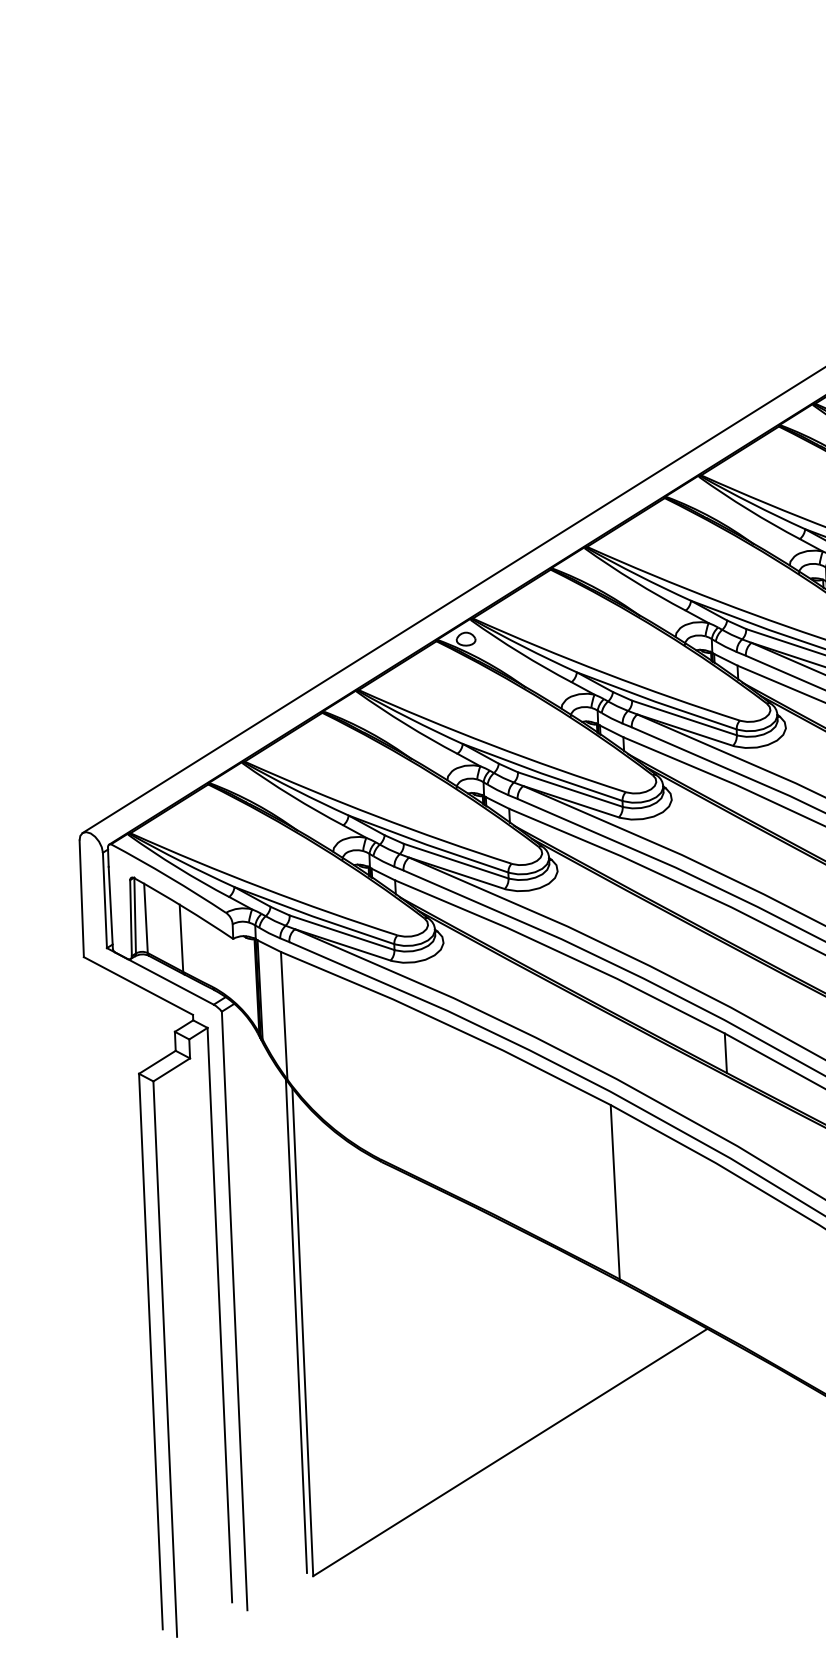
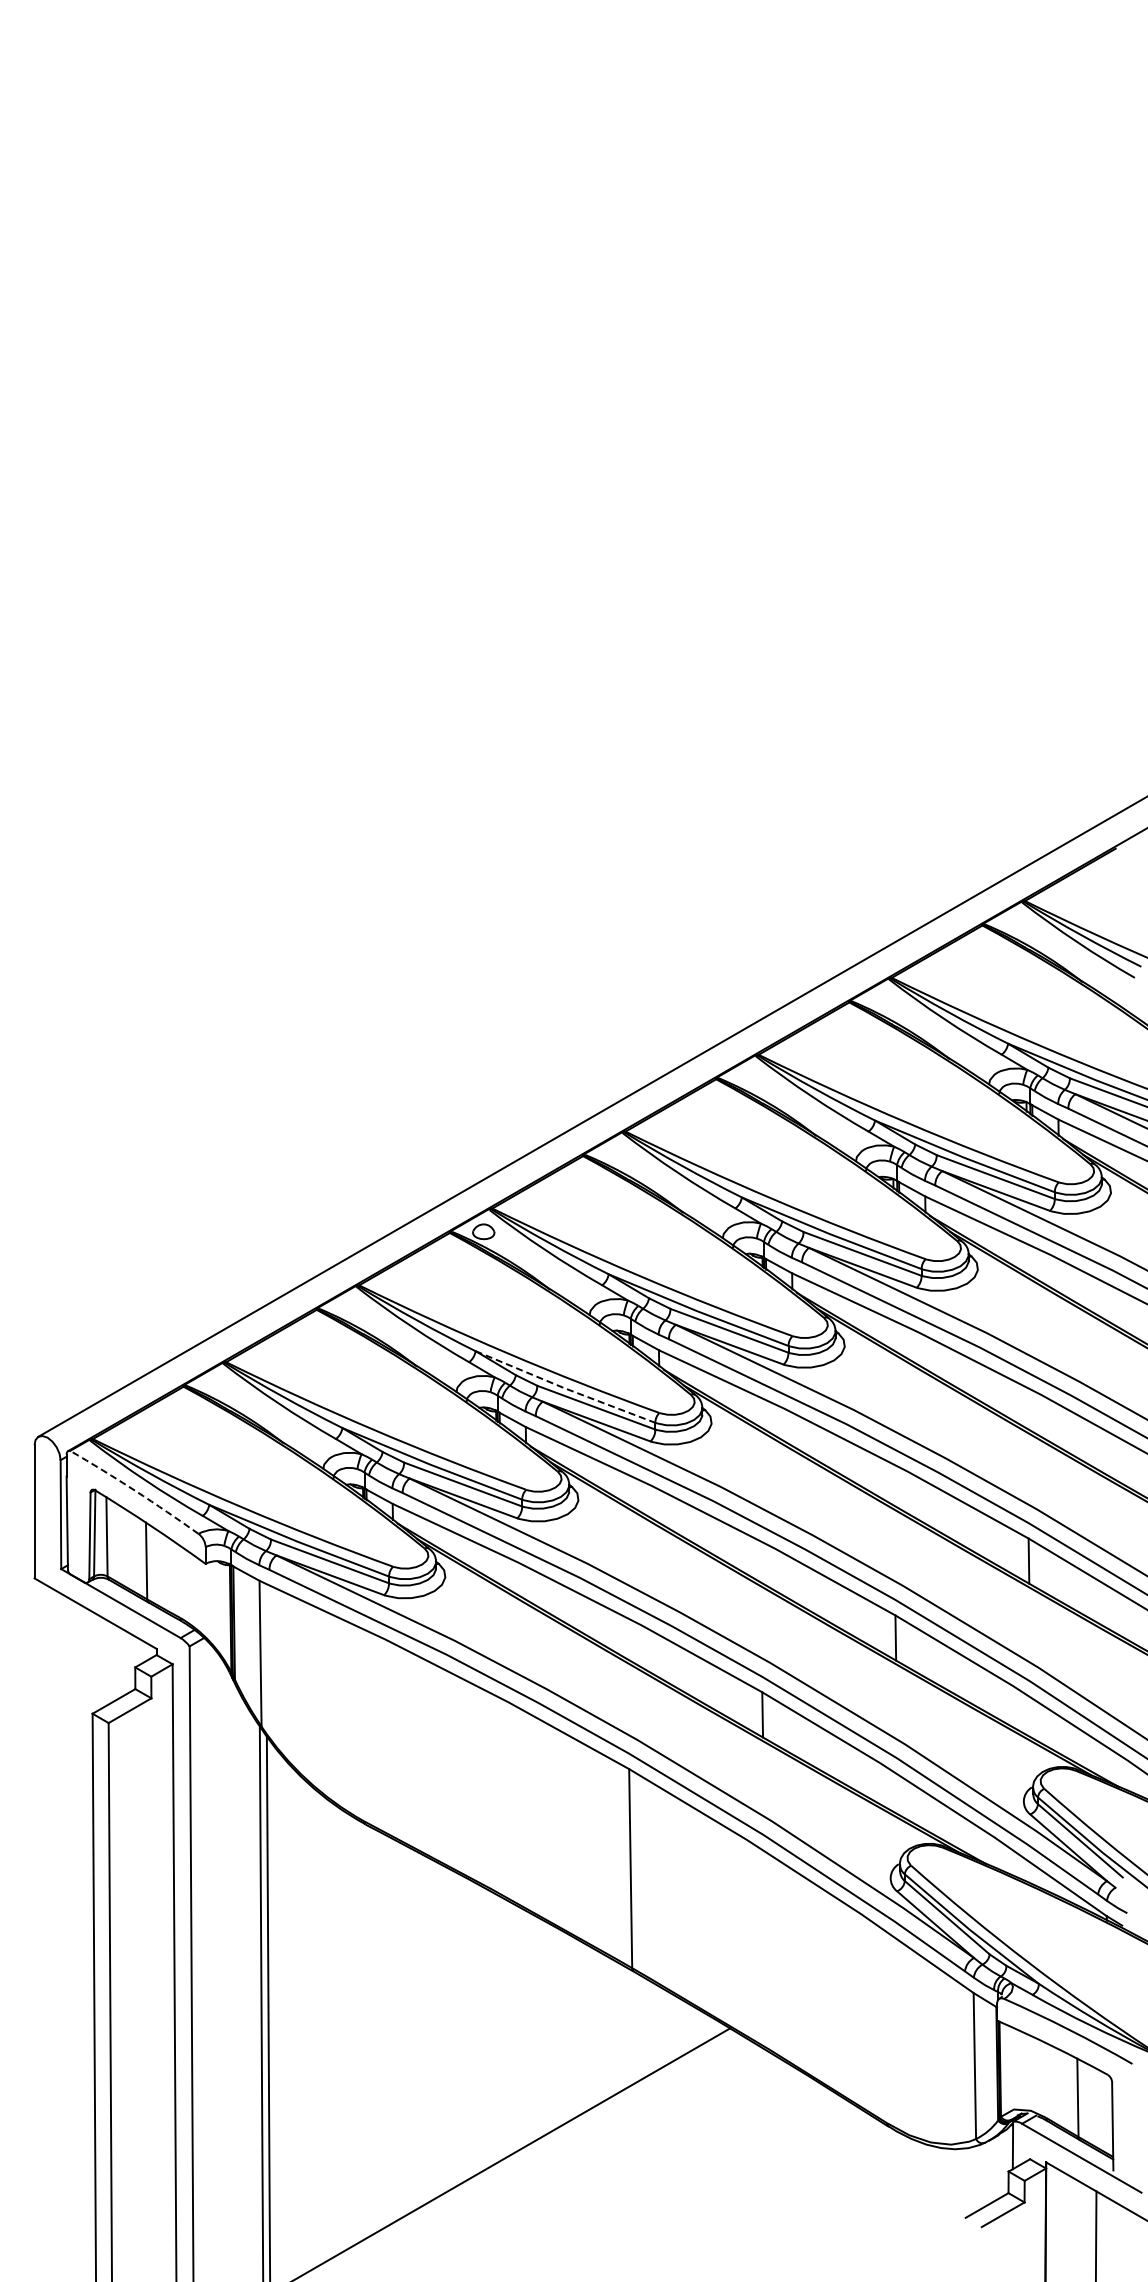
line: (541, 773) -> (564, 1388), solid -> dashed
arc: (169, 876) -> (135, 1490), solid -> dashed

